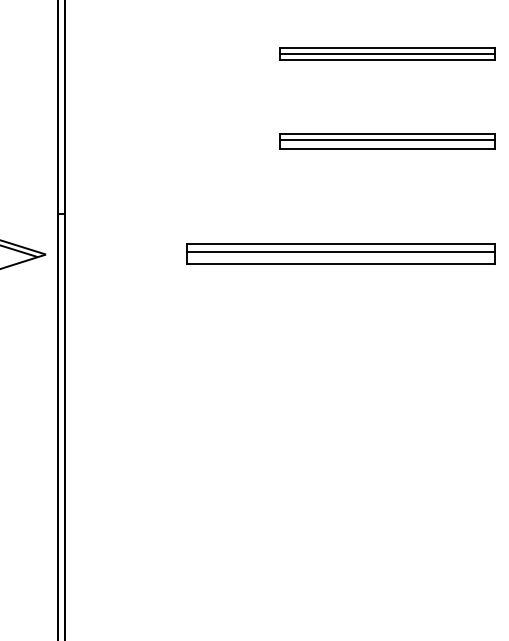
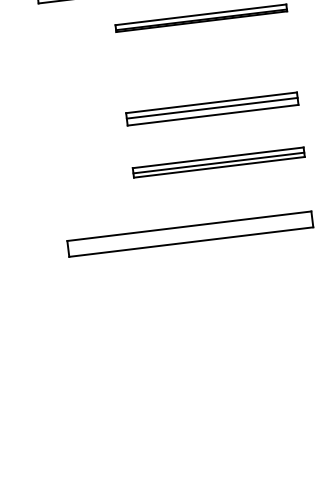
part: (387, 53) -> (219, 162), moved
part: (387, 141) -> (212, 109), moved
line: (340, 251) -> (189, 232), removed

